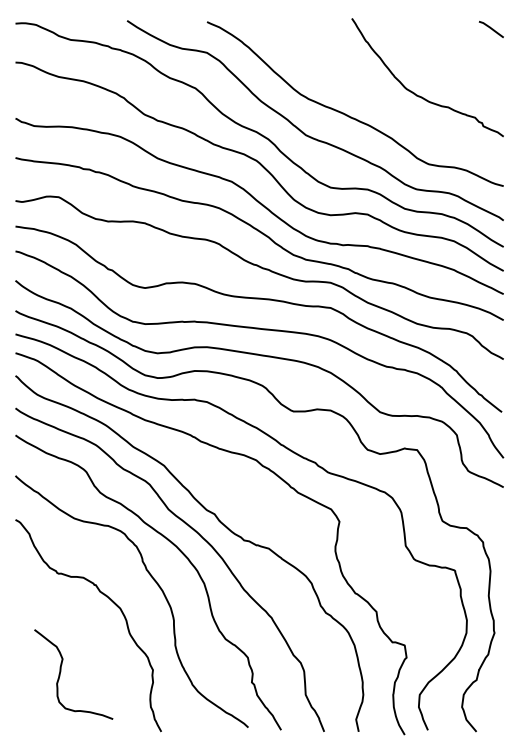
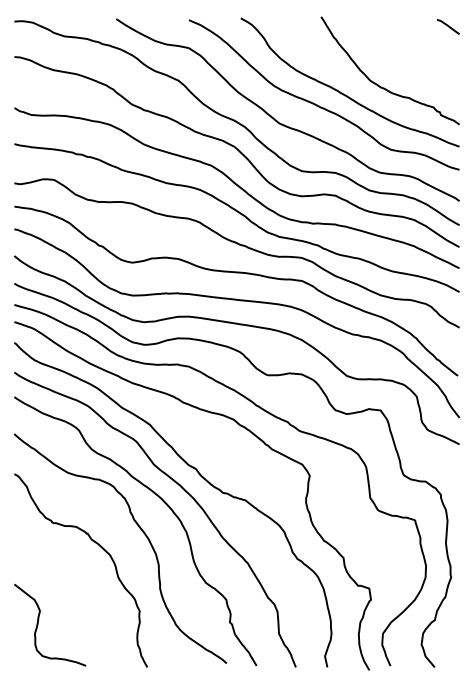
curve: (376, 102) -> (343, 93), added
curve: (61, 671) -> (38, 622), moved

